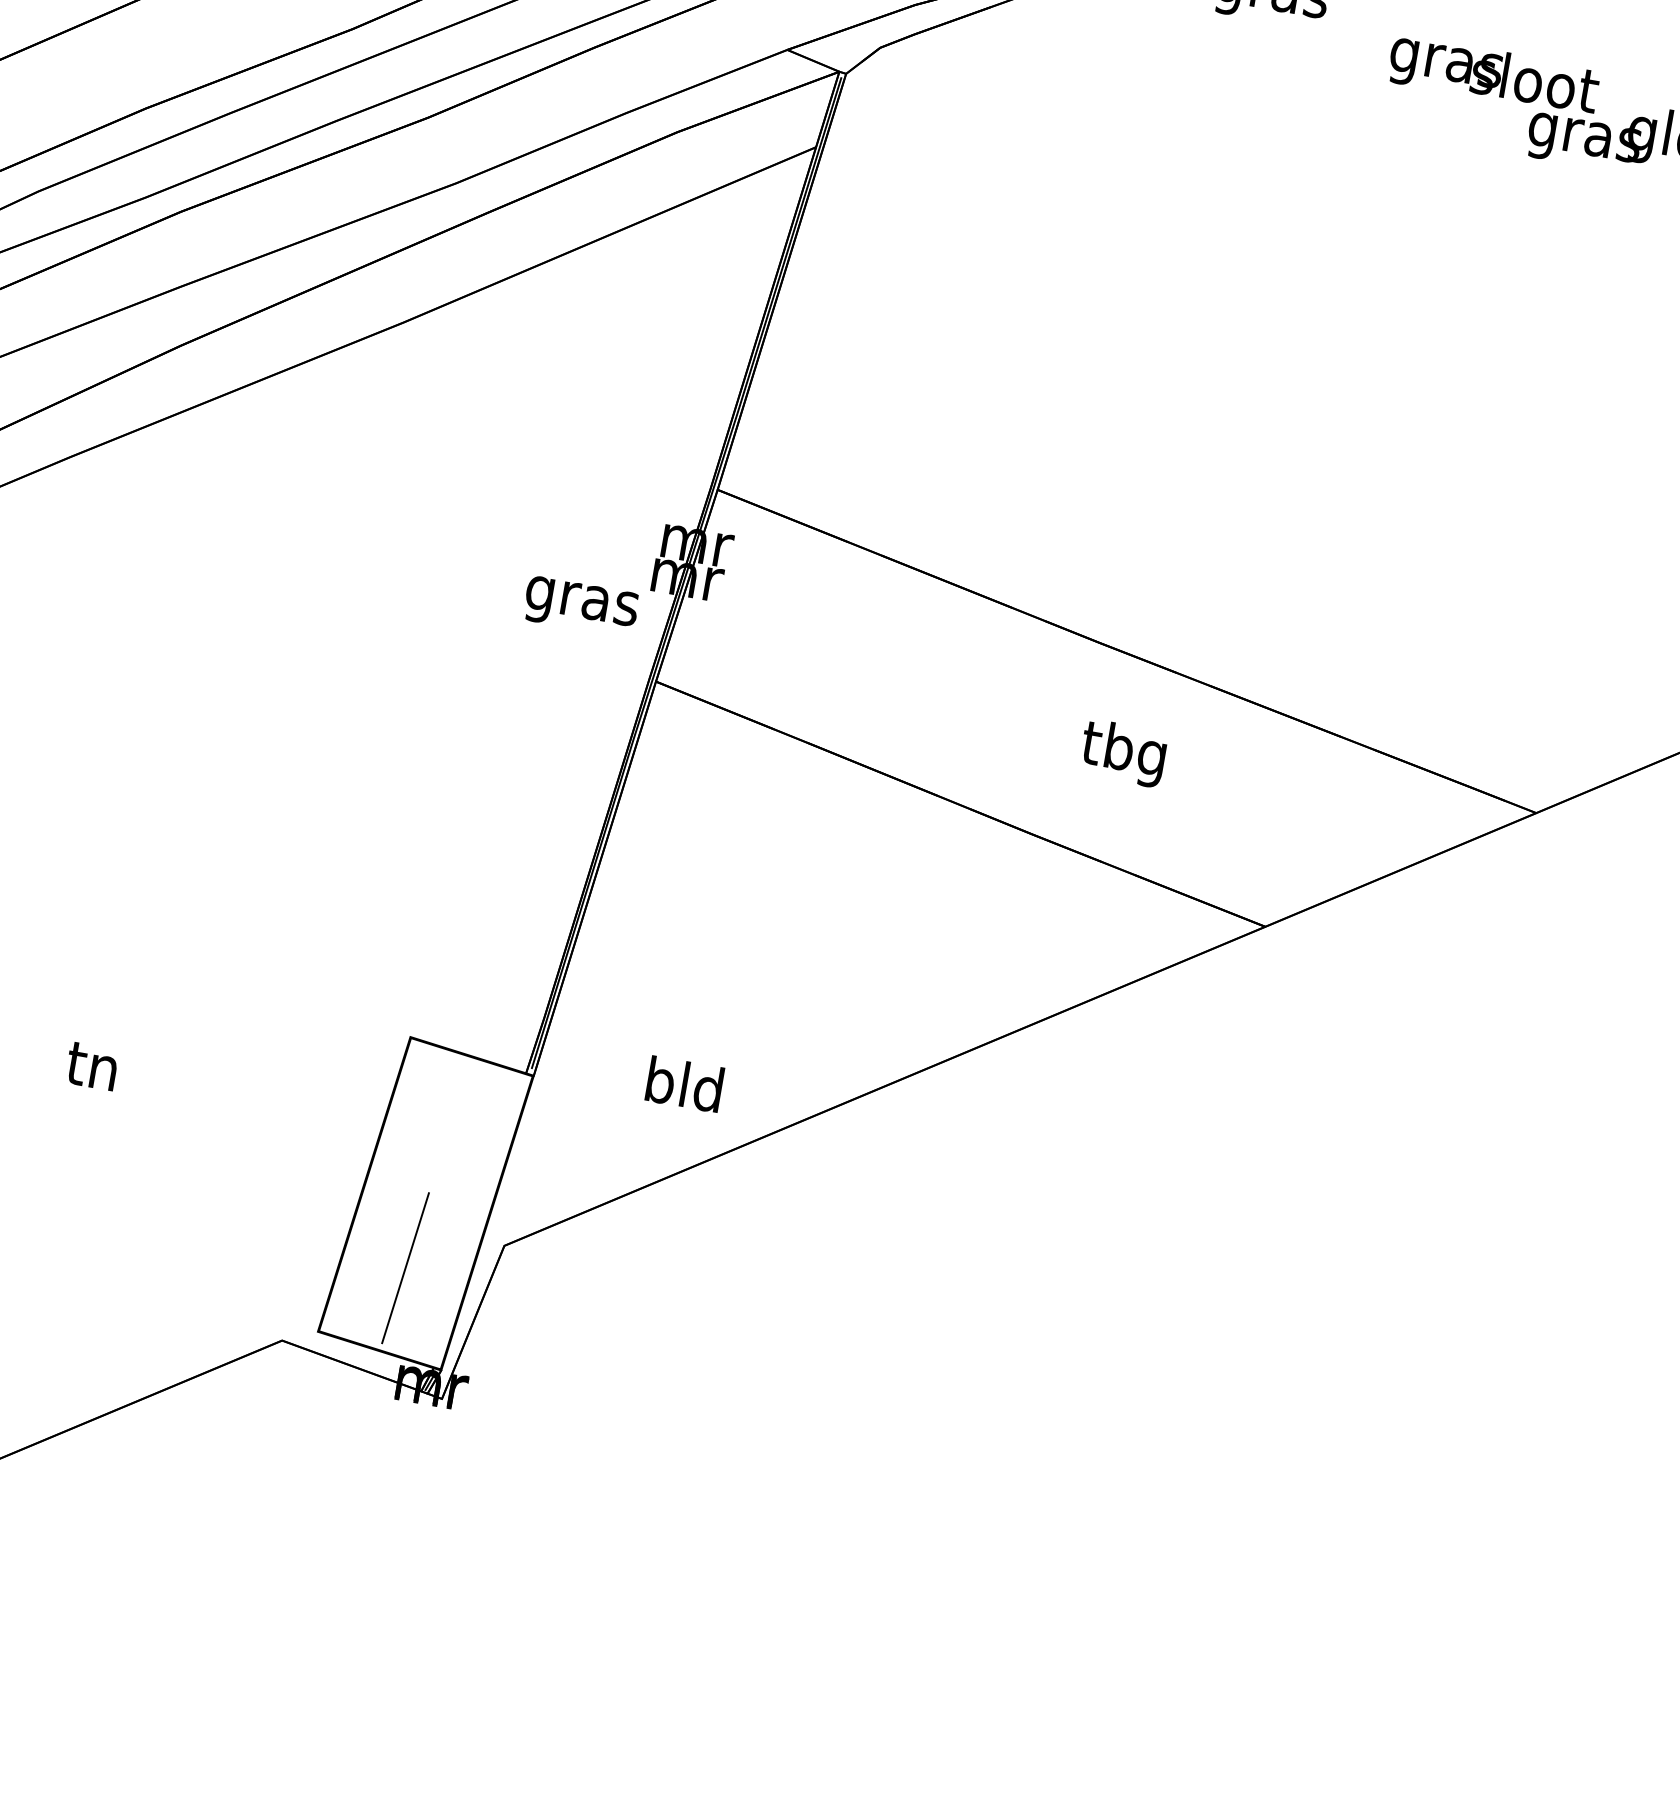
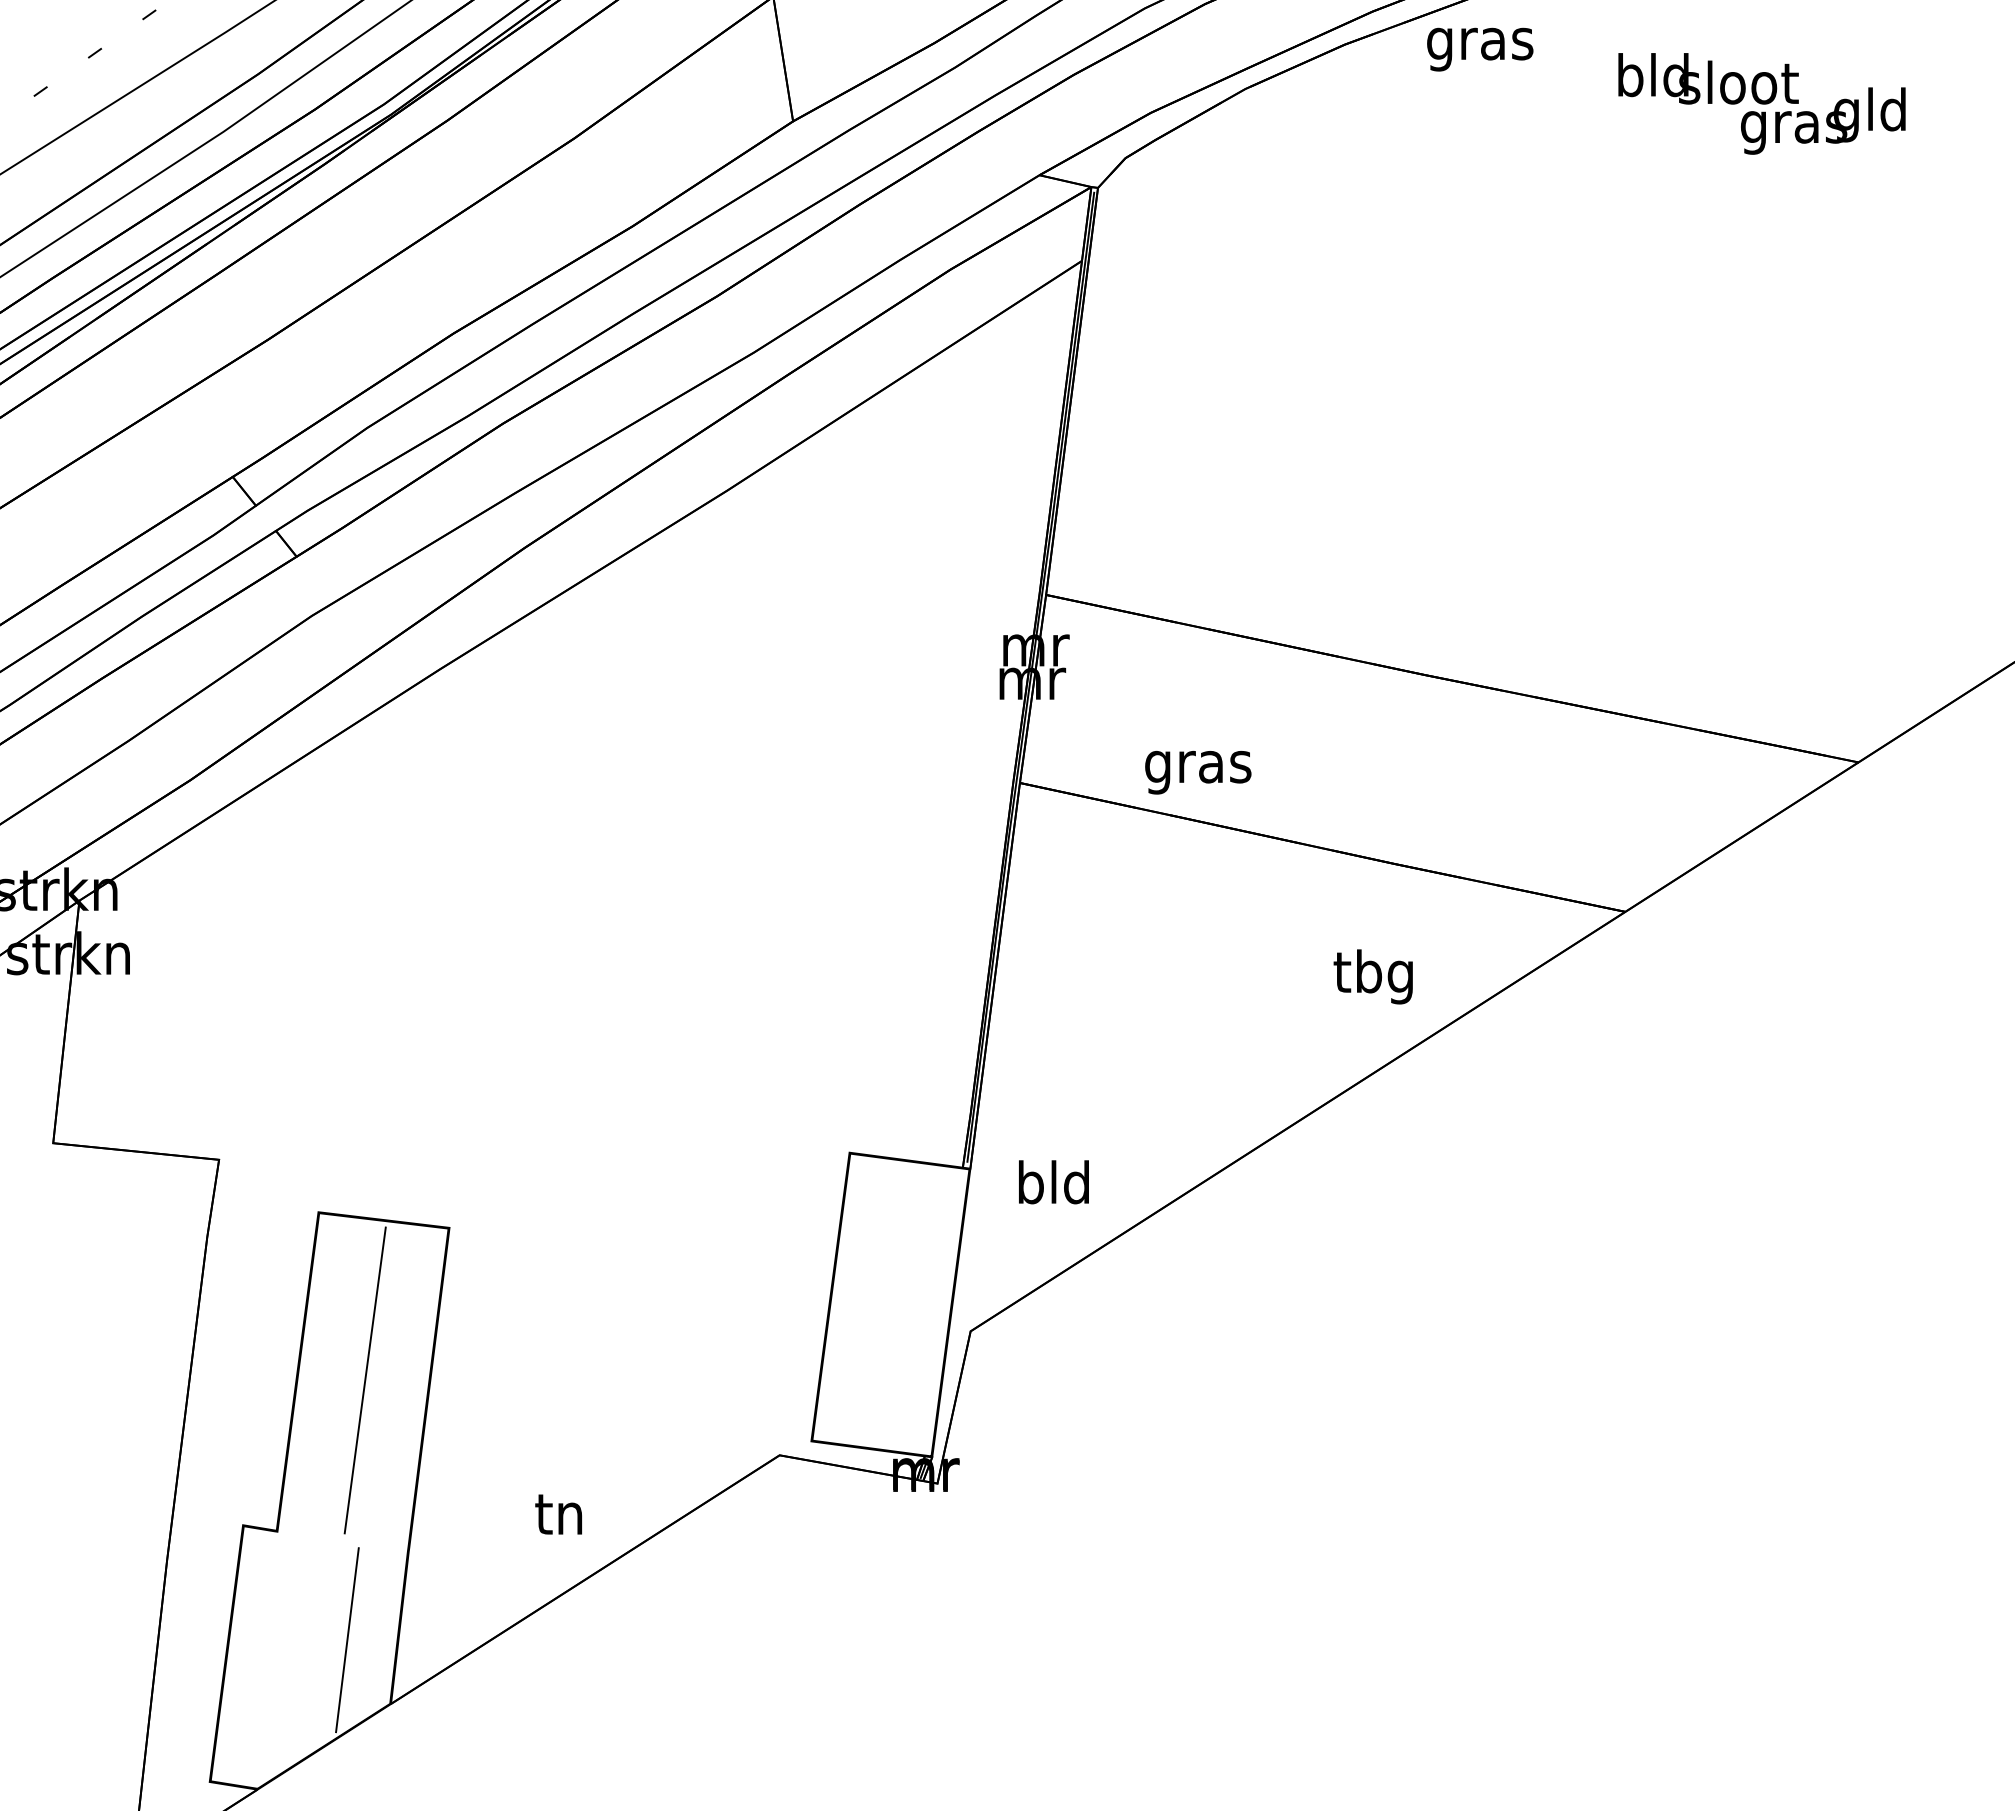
text: (1446, 62) -> (1653, 80), gras -> bld
text: (581, 606) -> (1198, 772), moved
text: (1122, 752) -> (1372, 976), moved
text: (91, 1066) -> (558, 1514), moved
text: (684, 1084) -> (1053, 1182), moved
line: (405, 1267) -> (882, 1367), removed

